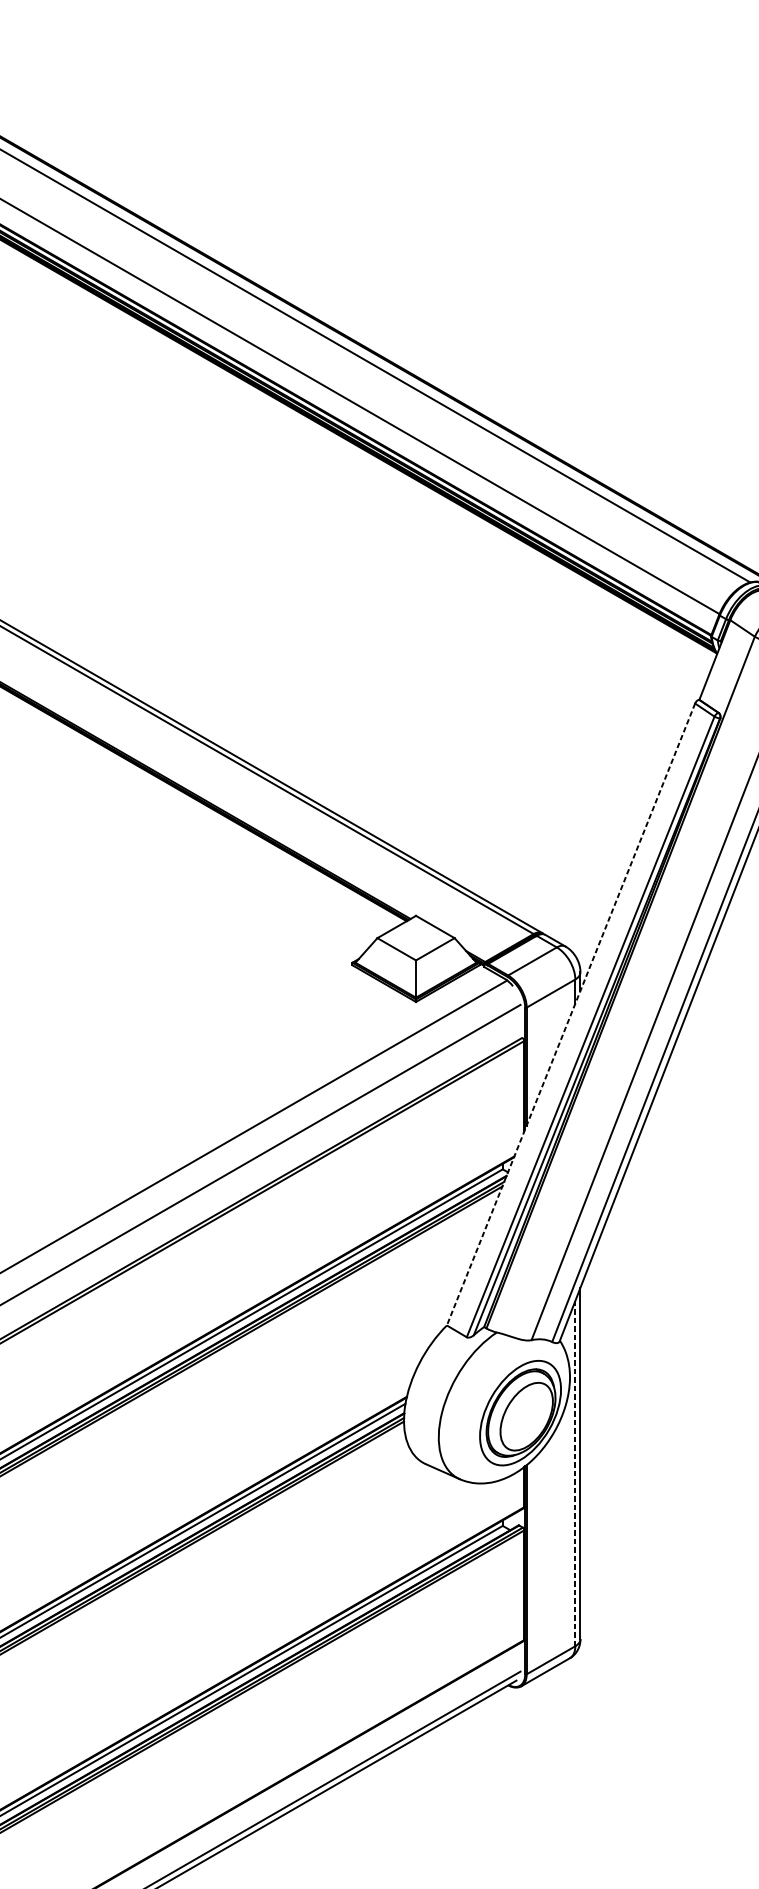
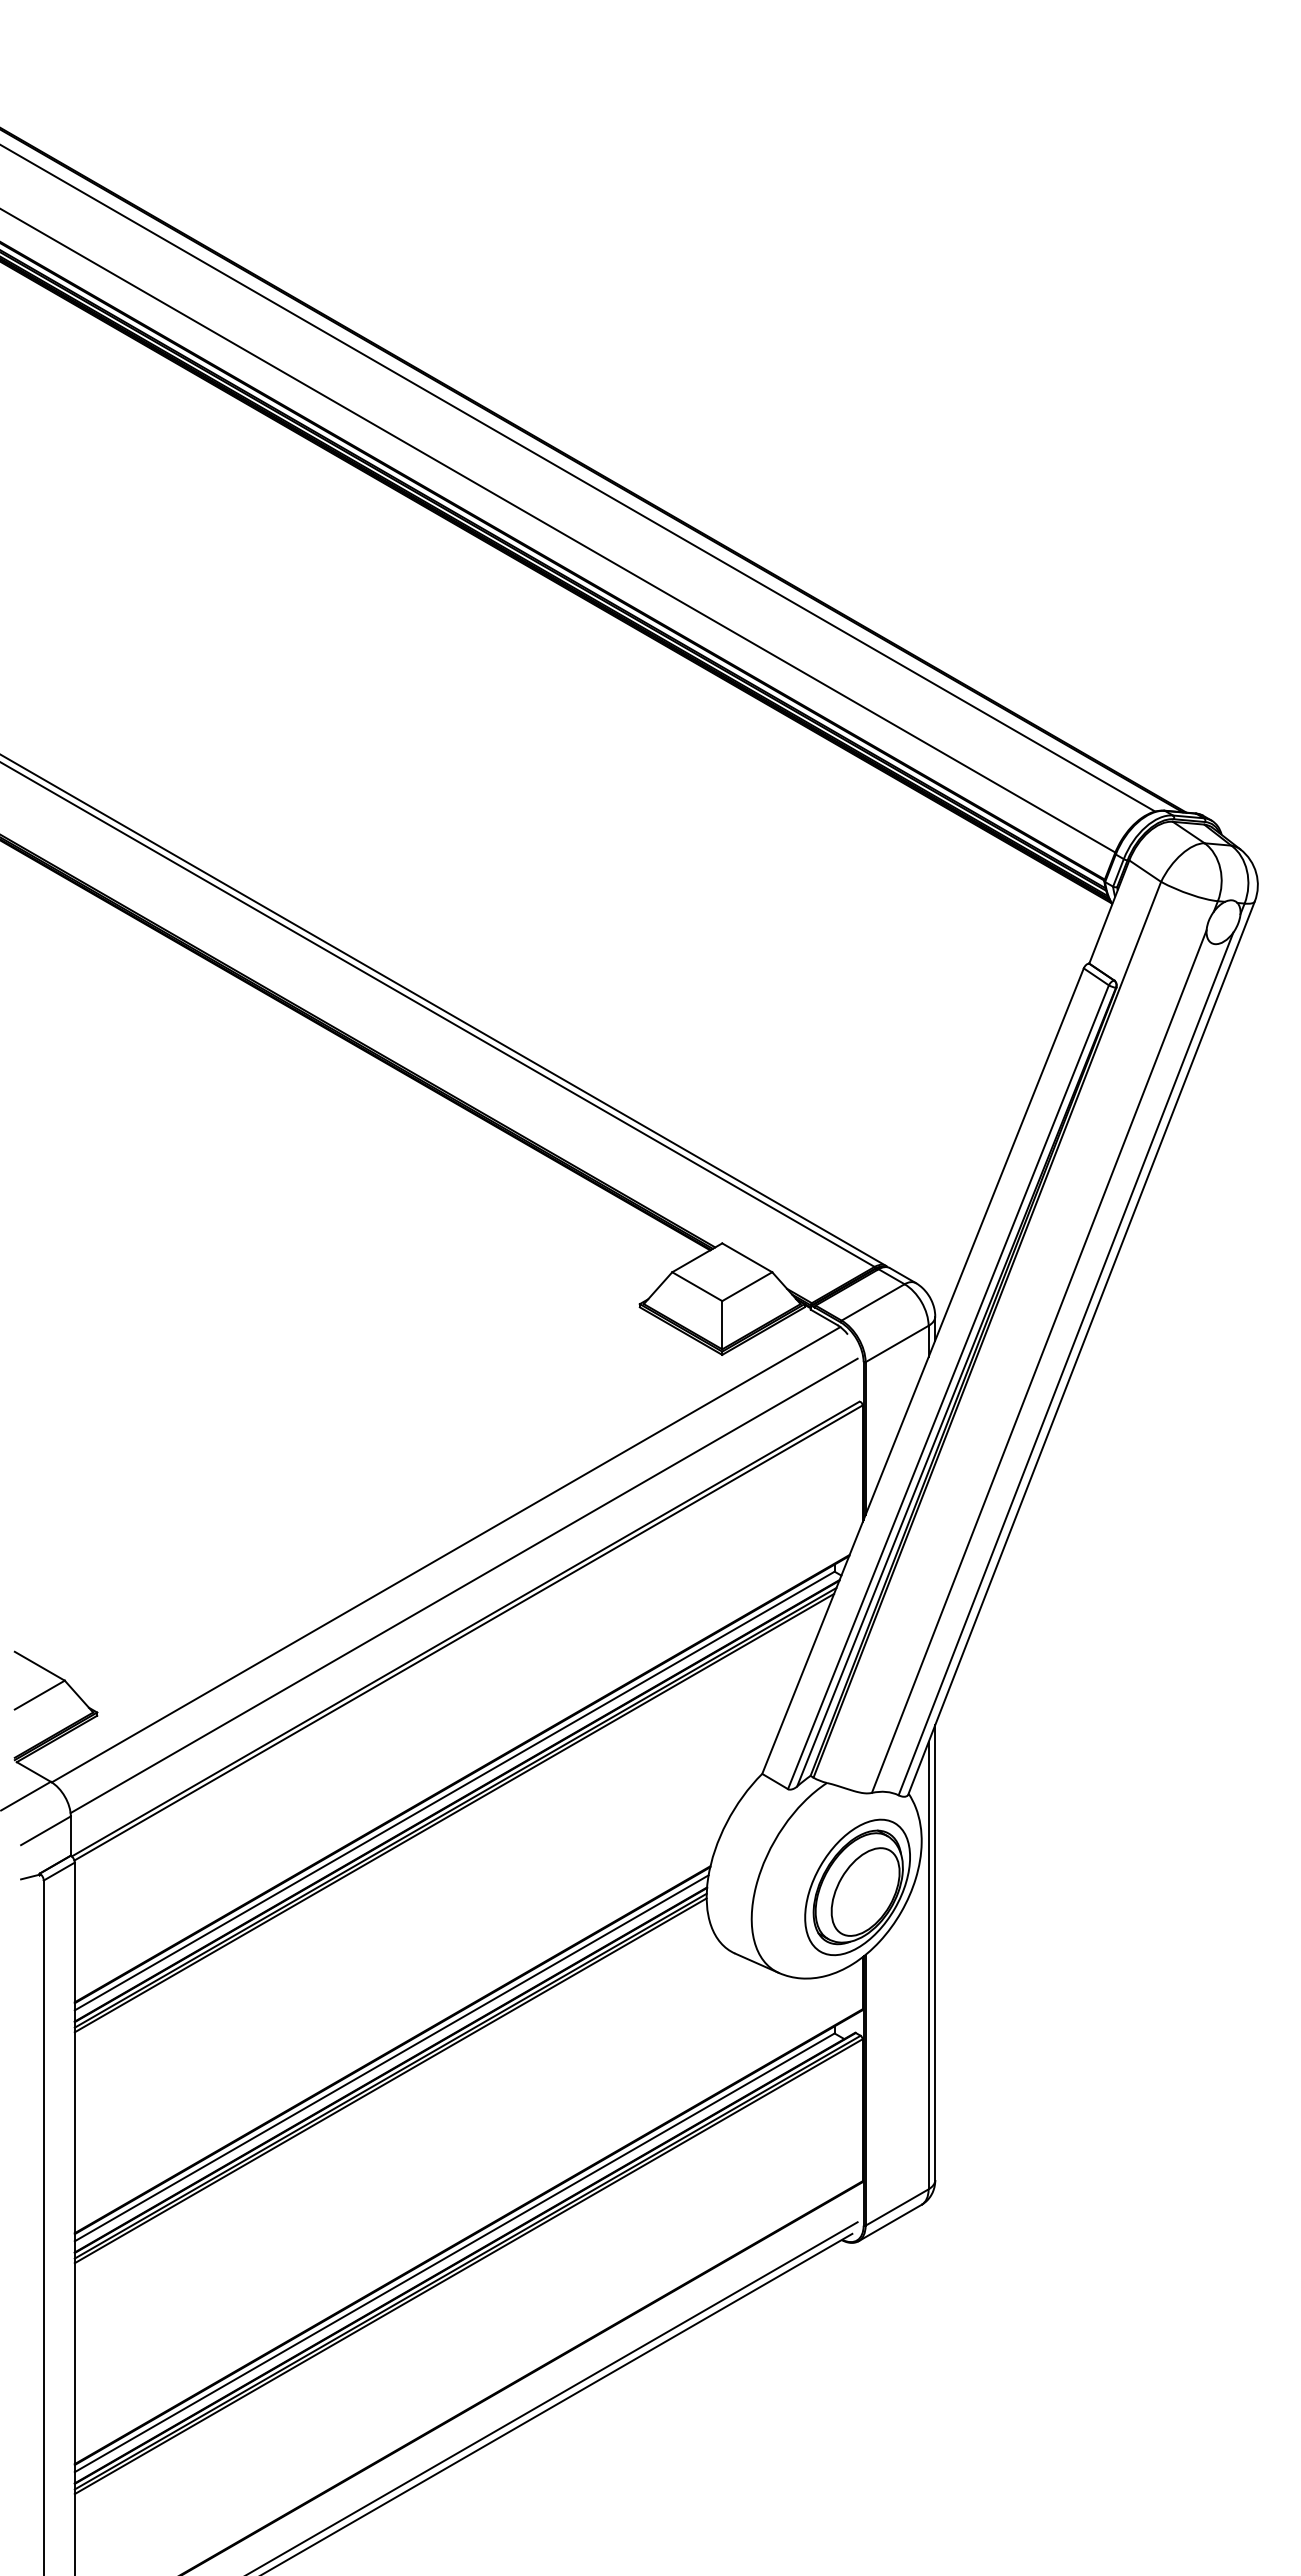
line: (571, 1014) -> (923, 1371), dashed -> solid
line: (575, 1473) -> (928, 1965), dashed -> solid

